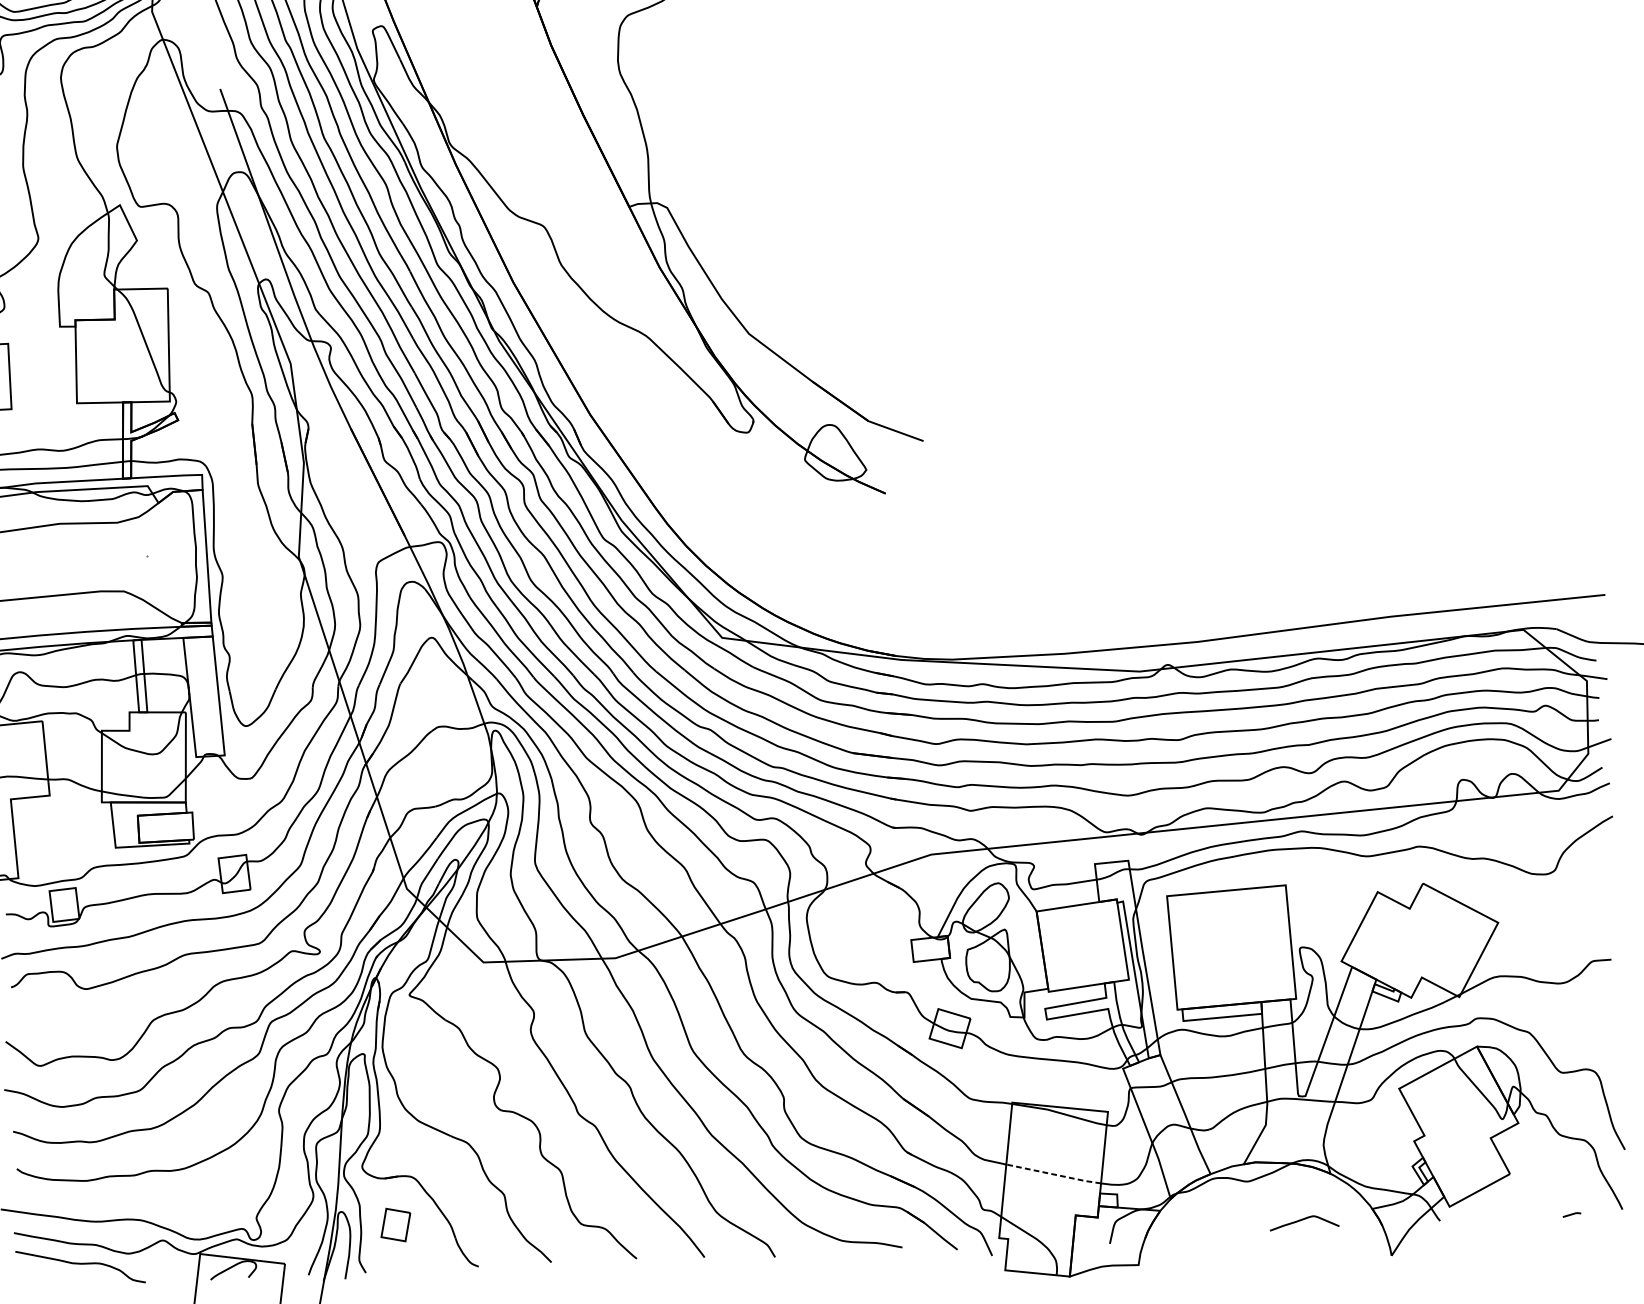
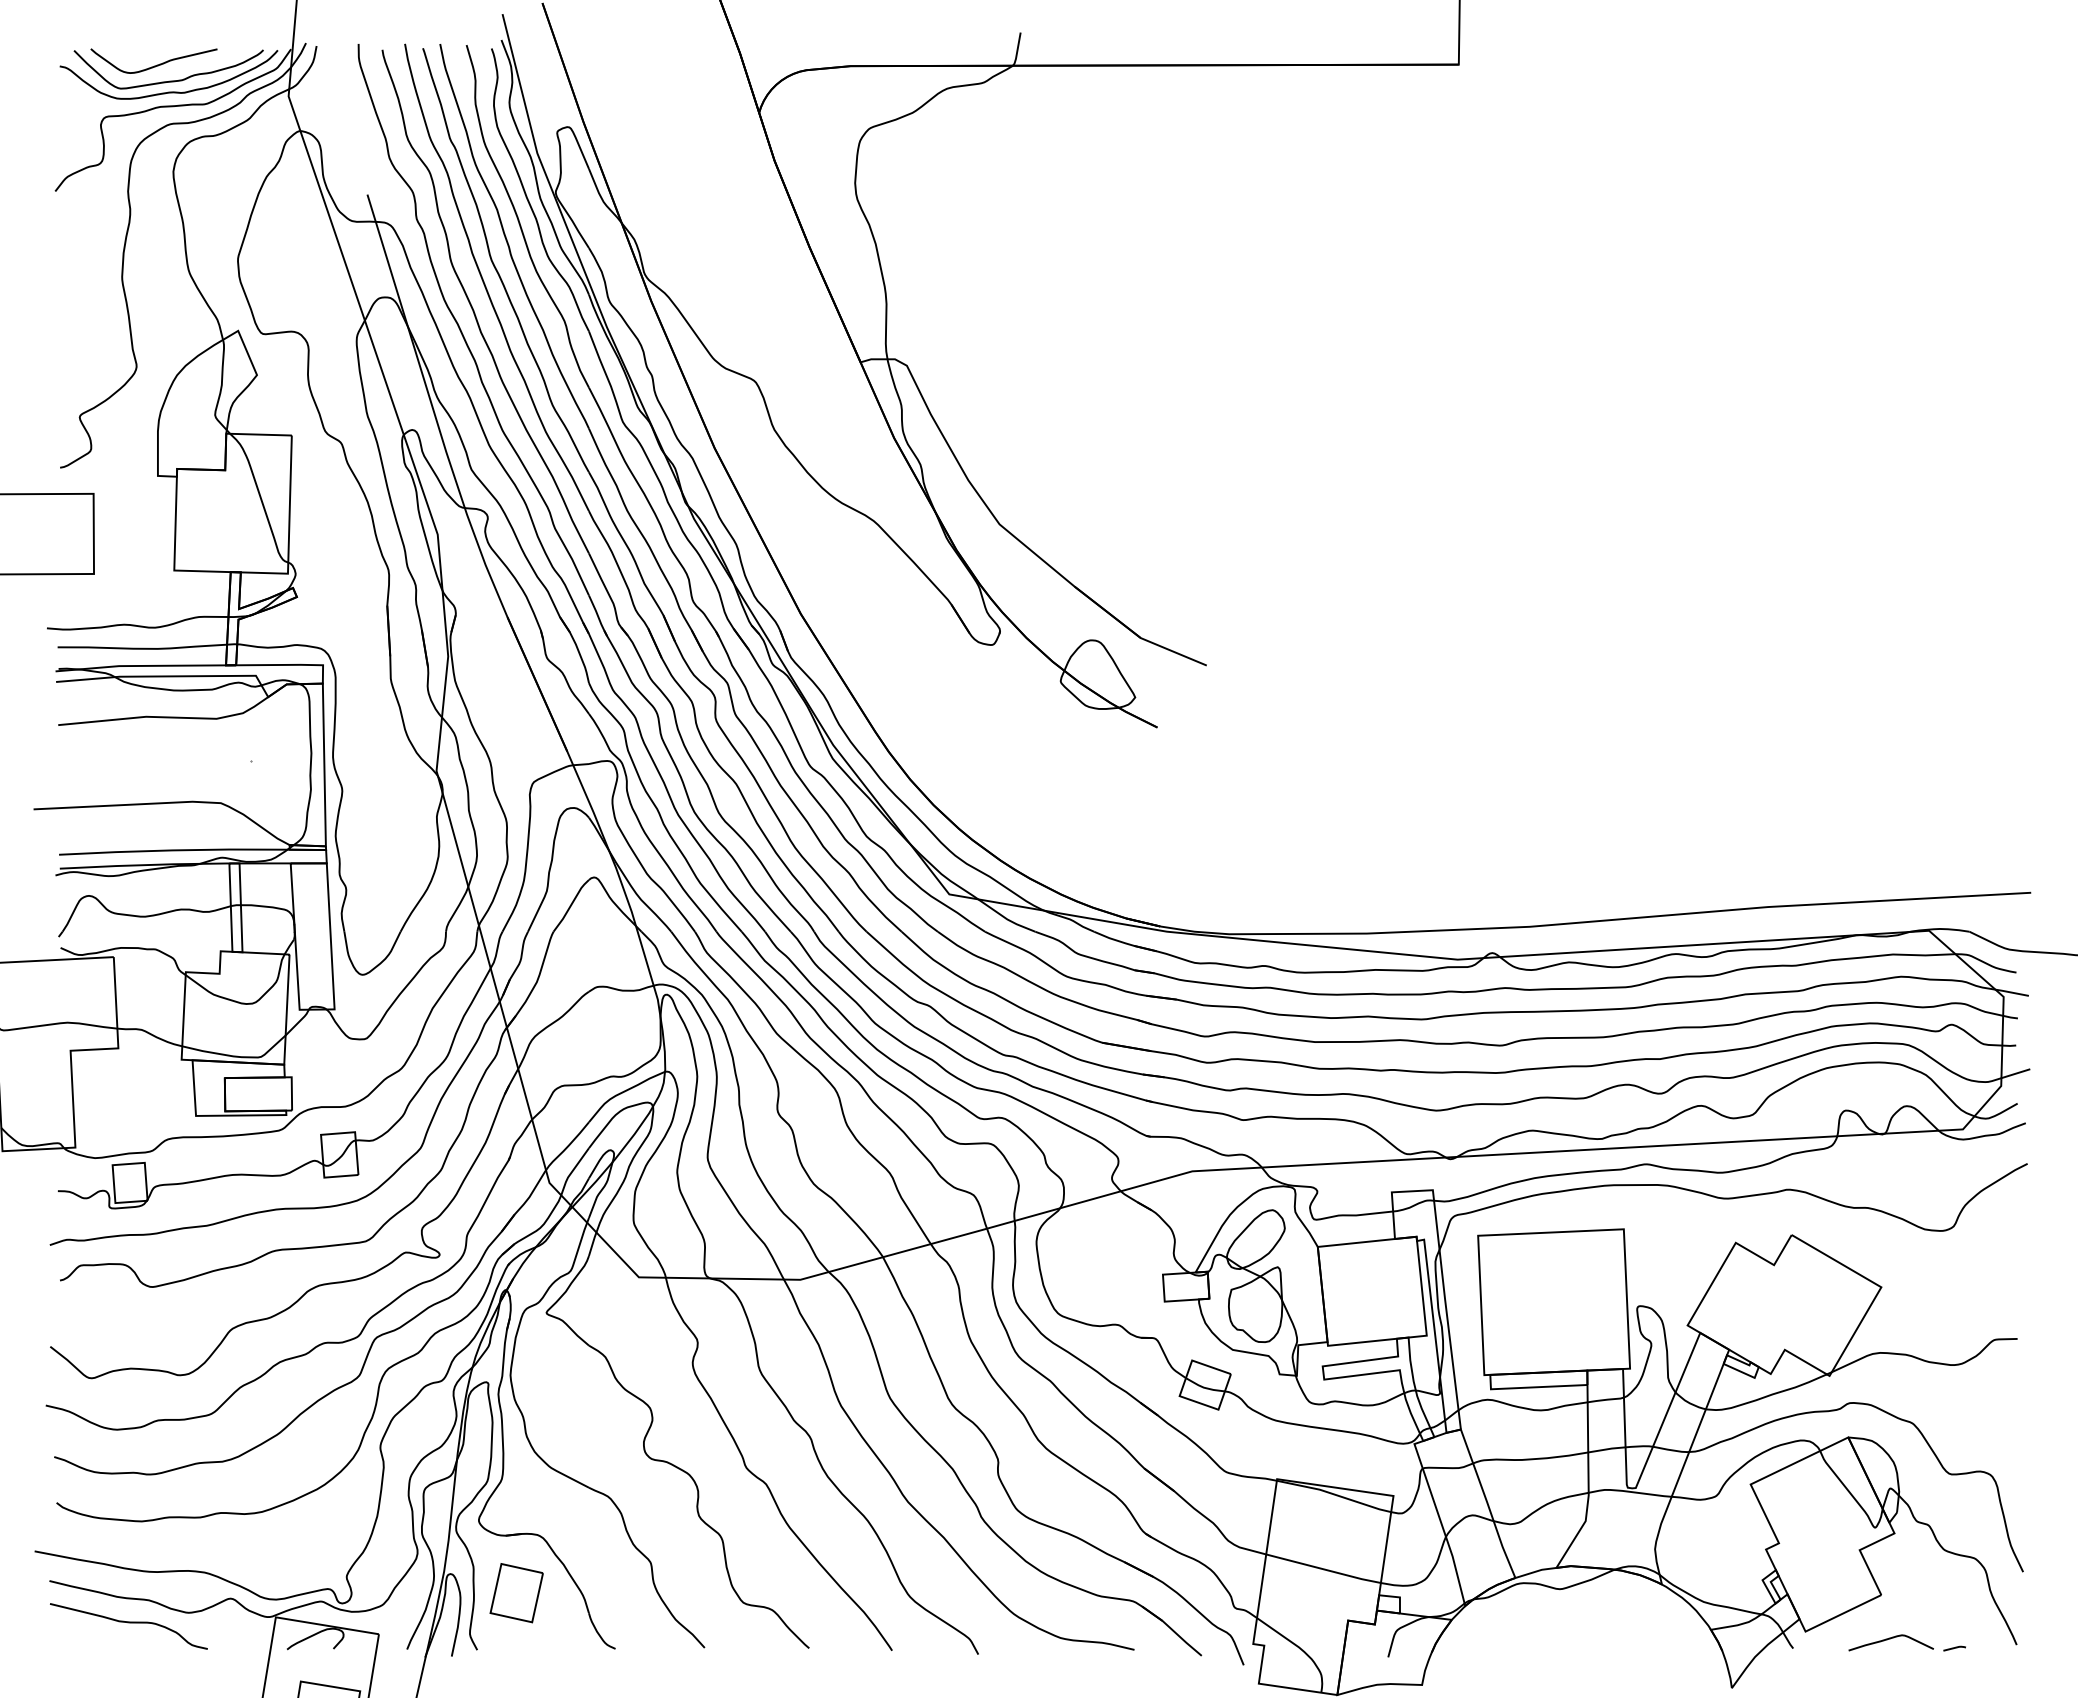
line: (1054, 1174) -> (1324, 1569), dashed -> solid
curve: (1303, 1220) -> (1890, 1639), moved
part: (395, 1225) -> (516, 1593), size x1.43

